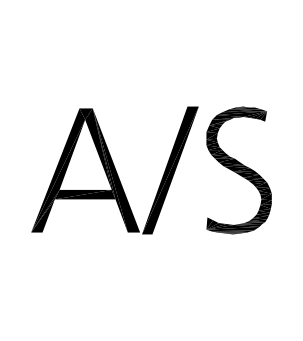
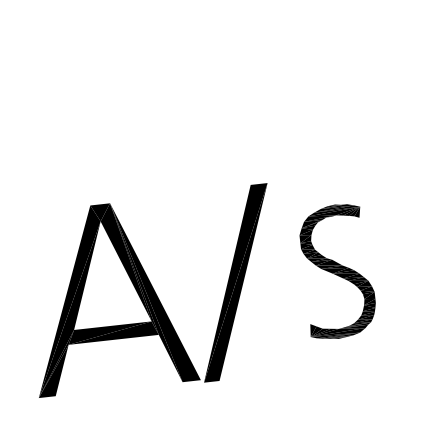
part: (238, 170) -> (337, 271), size x0.7

